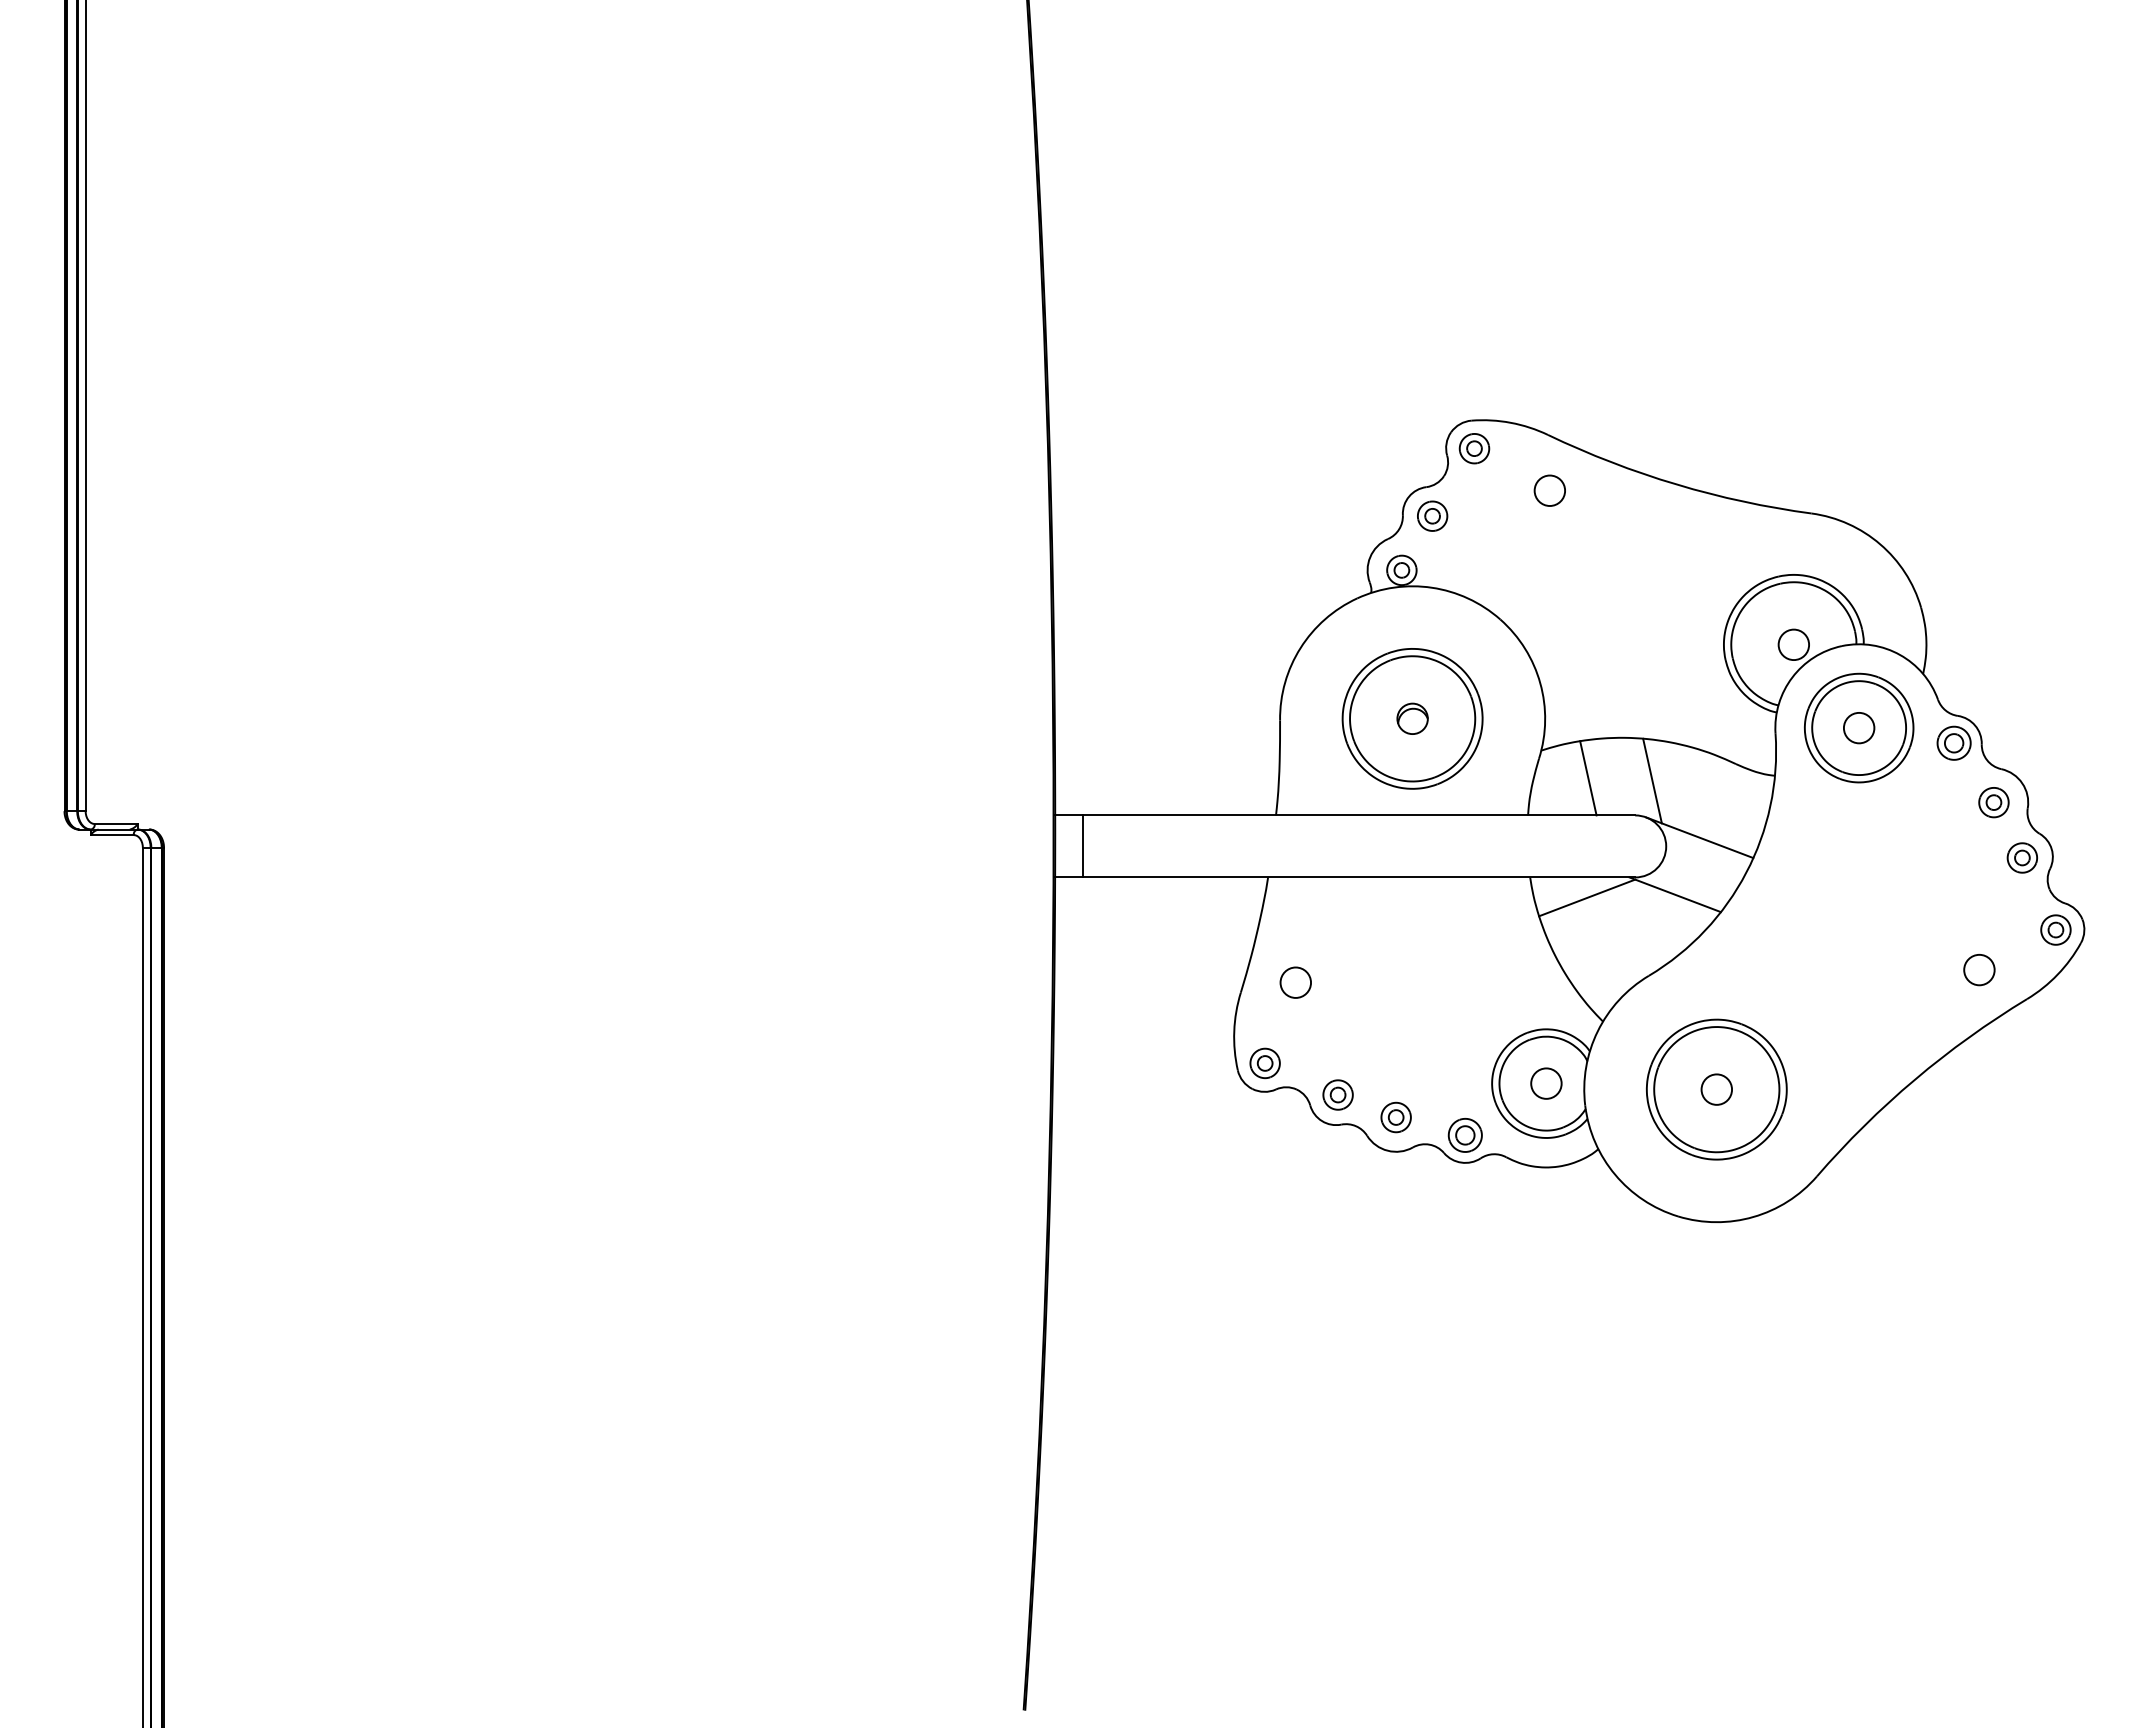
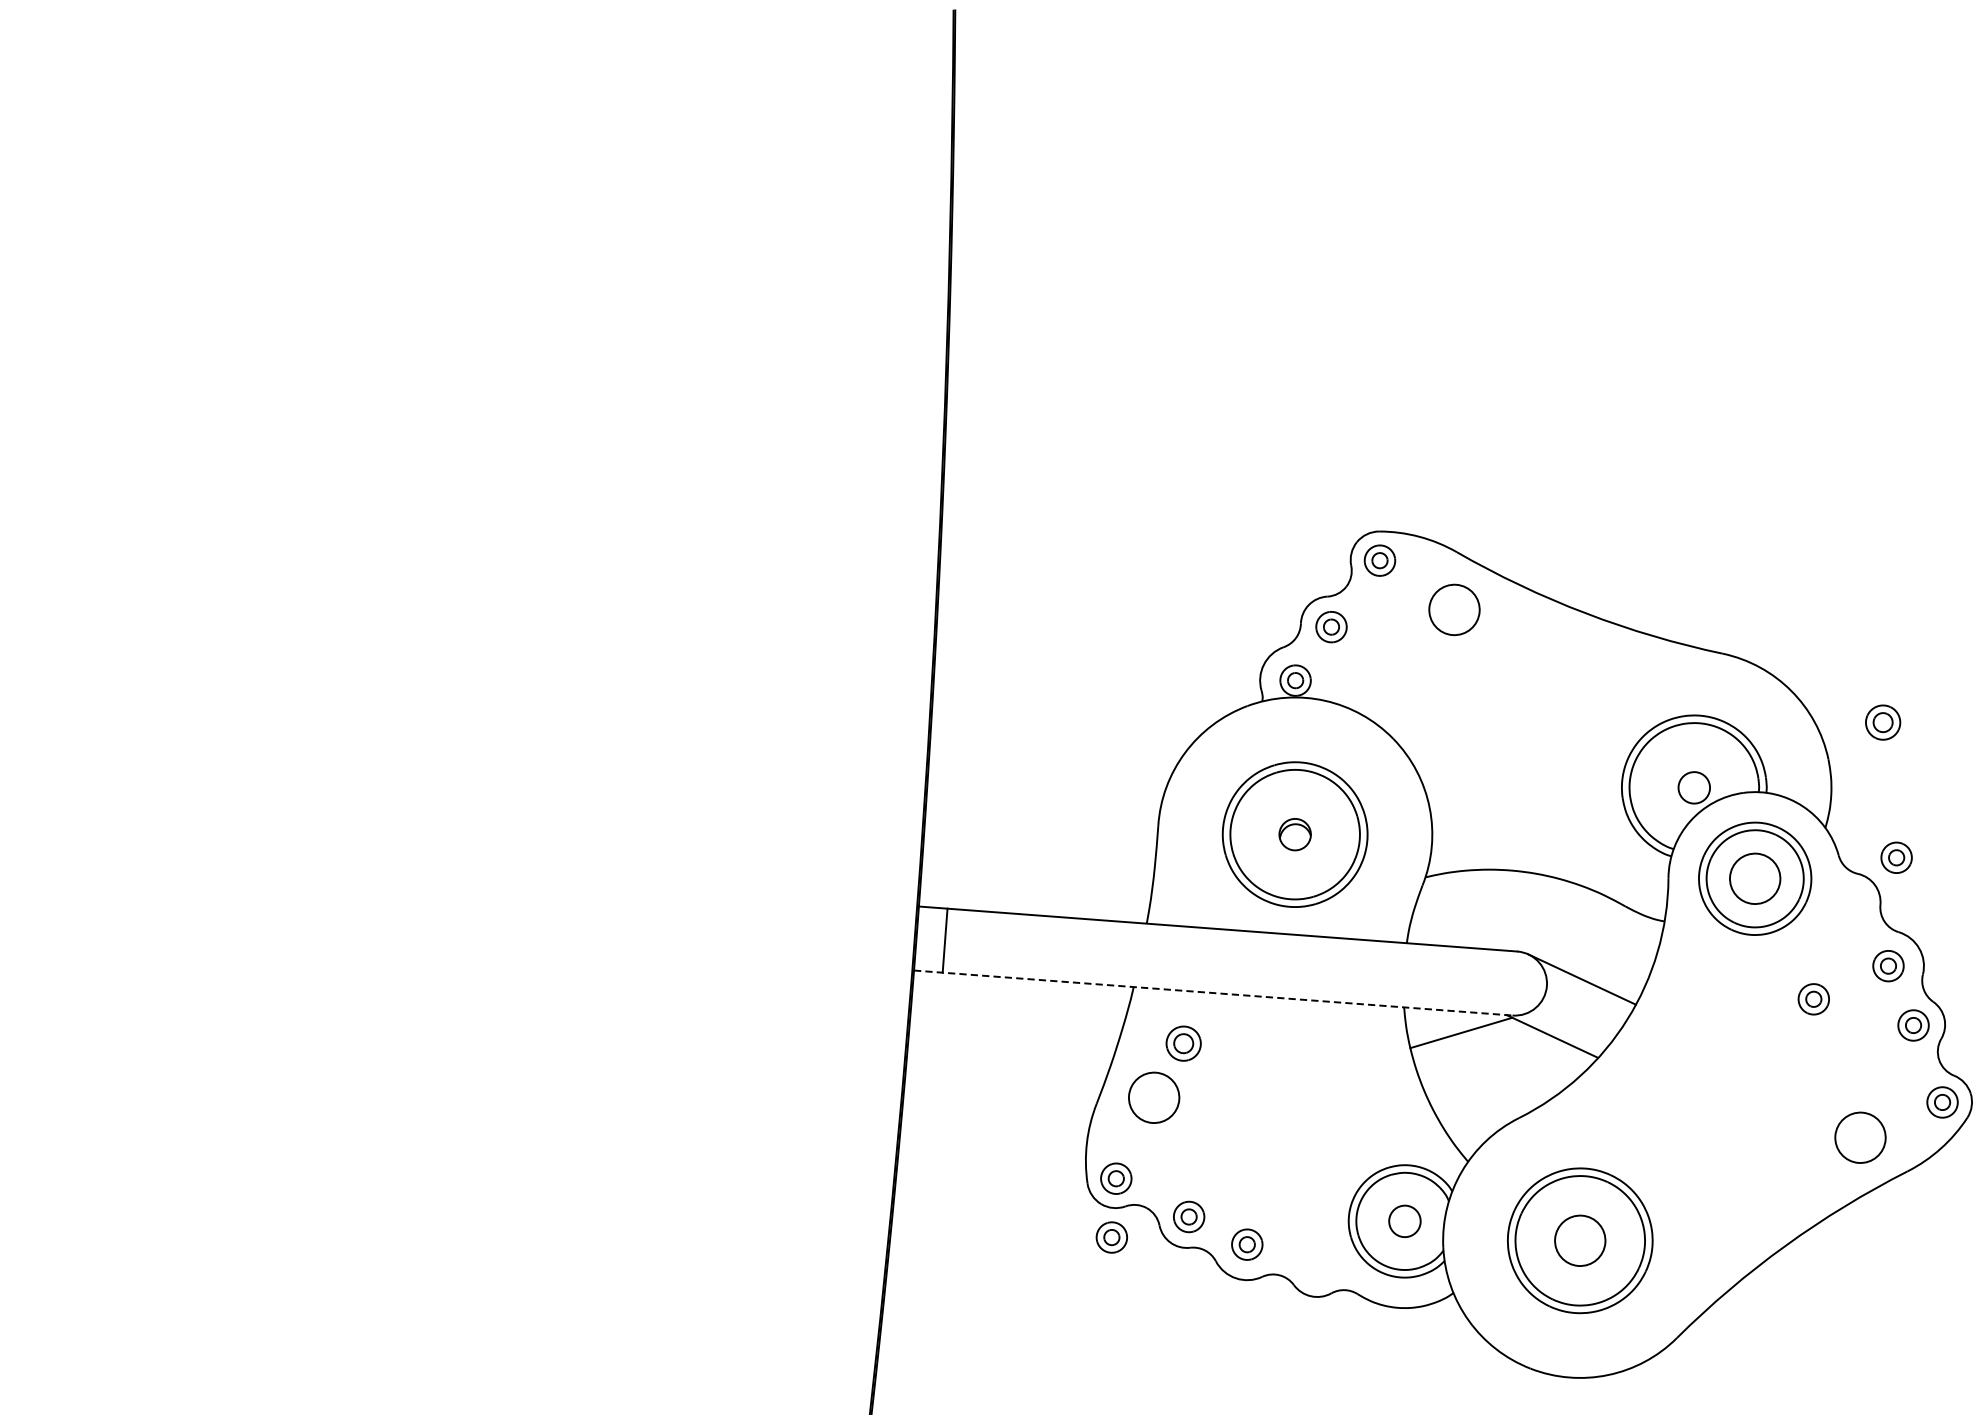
circle: (1549, 490) -> (1454, 609), size x1.6
part: (1993, 697) -> (1896, 857), added
circle: (1858, 727) -> (1754, 878), size x1.6
part: (1953, 742) -> (1882, 721), moved
line: (1588, 778) -> (1472, 909), removed
line: (1652, 780) -> (1537, 916), removed
part: (1923, 839) -> (1812, 998), added
line: (1345, 877) -> (1213, 993), solid -> dashed
circle: (1979, 969) -> (1860, 1137), size x1.6
circle: (1295, 982) -> (1153, 1097), size x1.6
circle: (1716, 1089) -> (1579, 1240), size x1.6
part: (1264, 1120) -> (1111, 1237), added
part: (1464, 1135) -> (1182, 1043), moved

